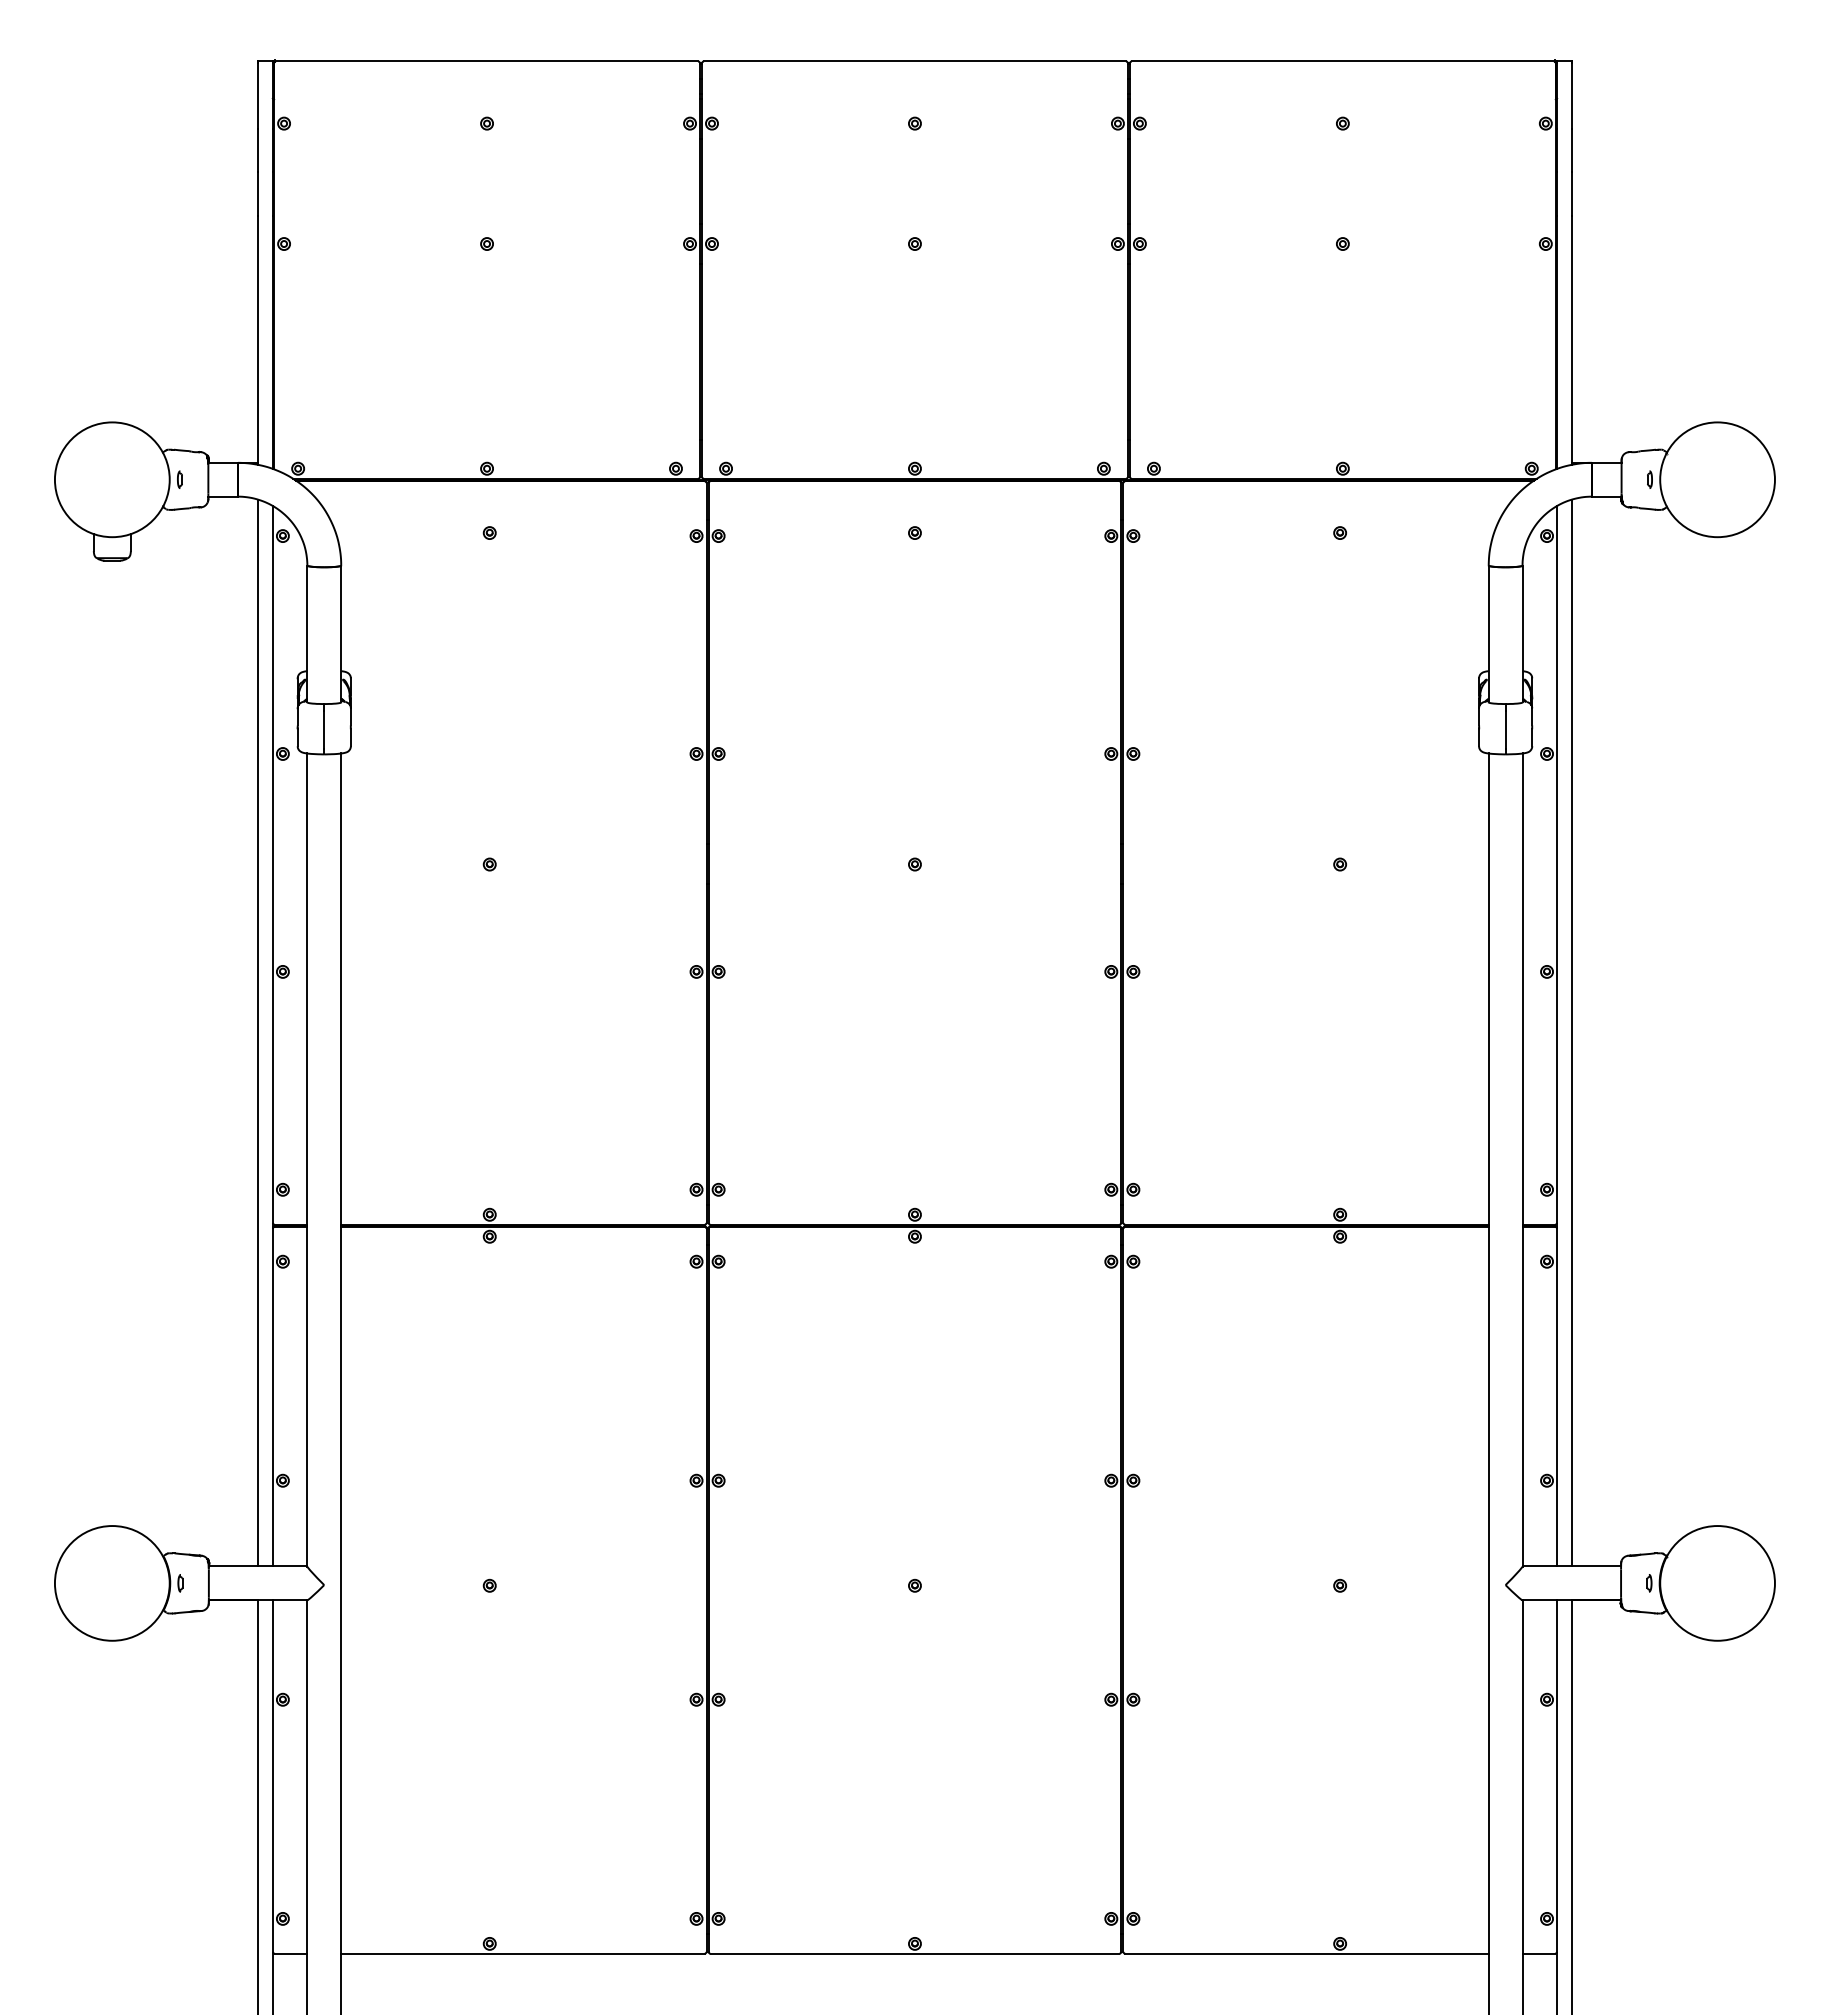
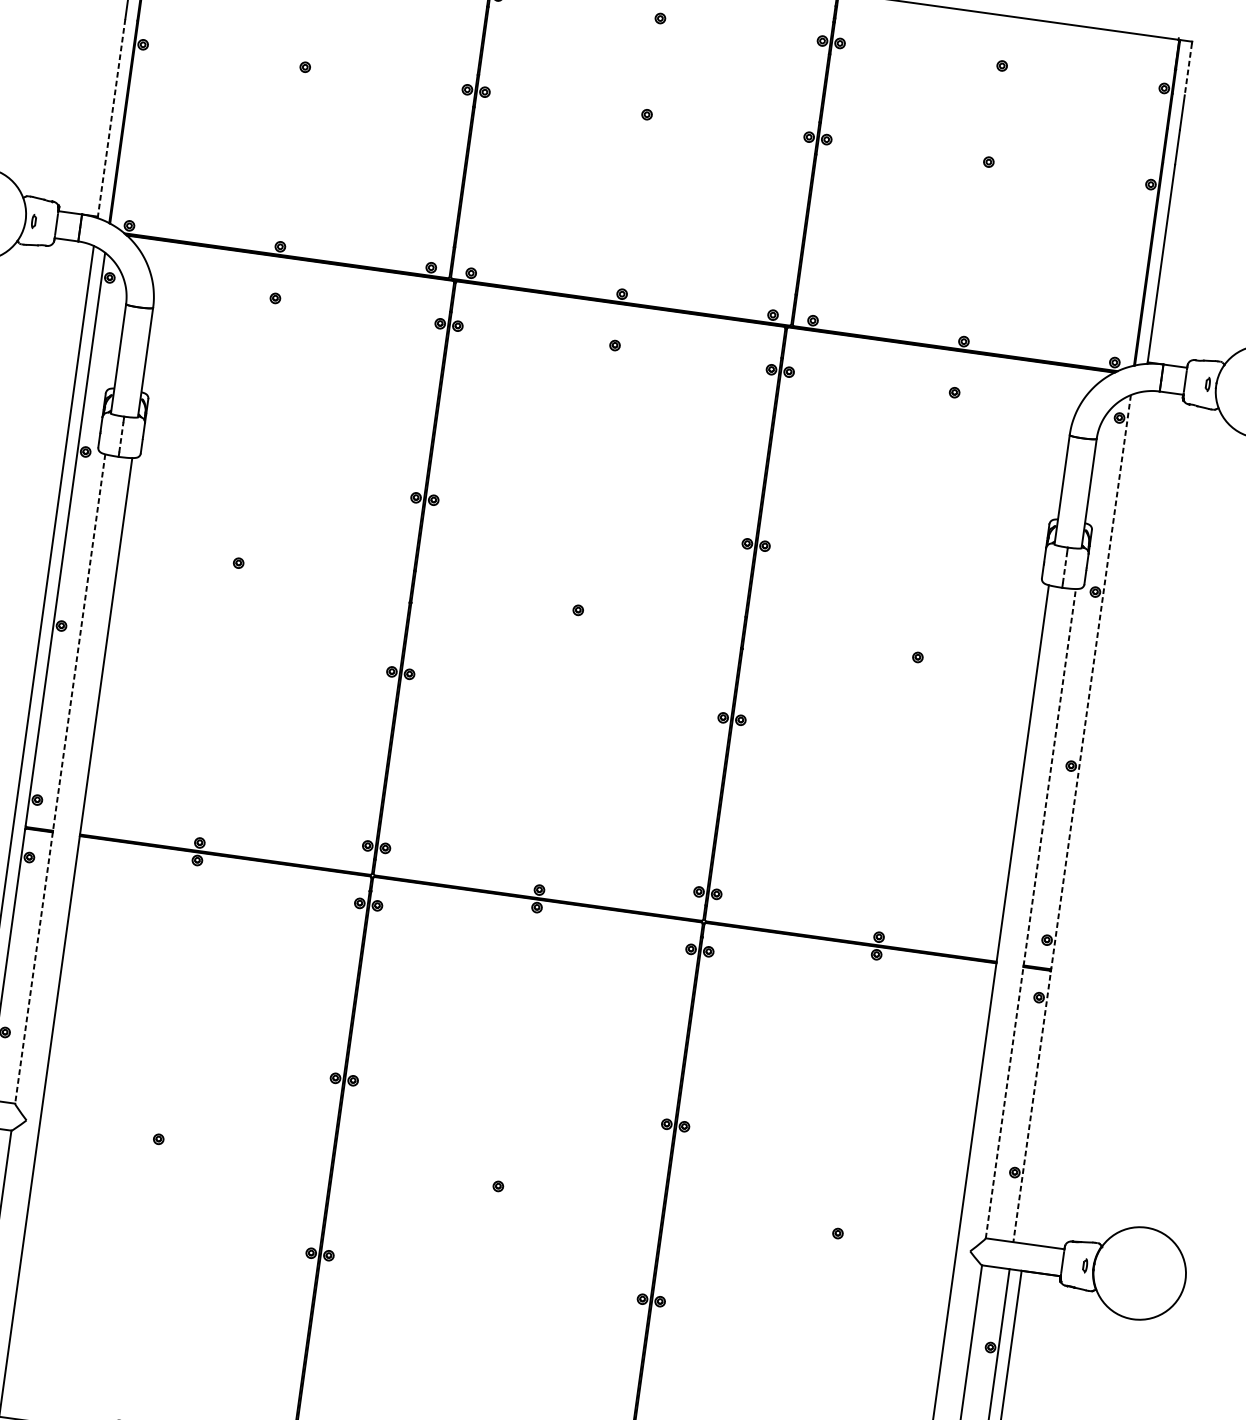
line: (1572, 96) -> (1188, 69), solid -> dashed
line: (257, 340) -> (111, 118), solid -> dashed
line: (324, 730) -> (121, 437), solid -> dashed
line: (1505, 730) -> (1064, 568), solid -> dashed
line: (1572, 1032) -> (1084, 817), removed
line: (1557, 1036) -> (1072, 818), solid -> dashed
line: (307, 1160) -> (60, 779), solid -> dashed
line: (1522, 1160) -> (1030, 914), solid -> dashed

